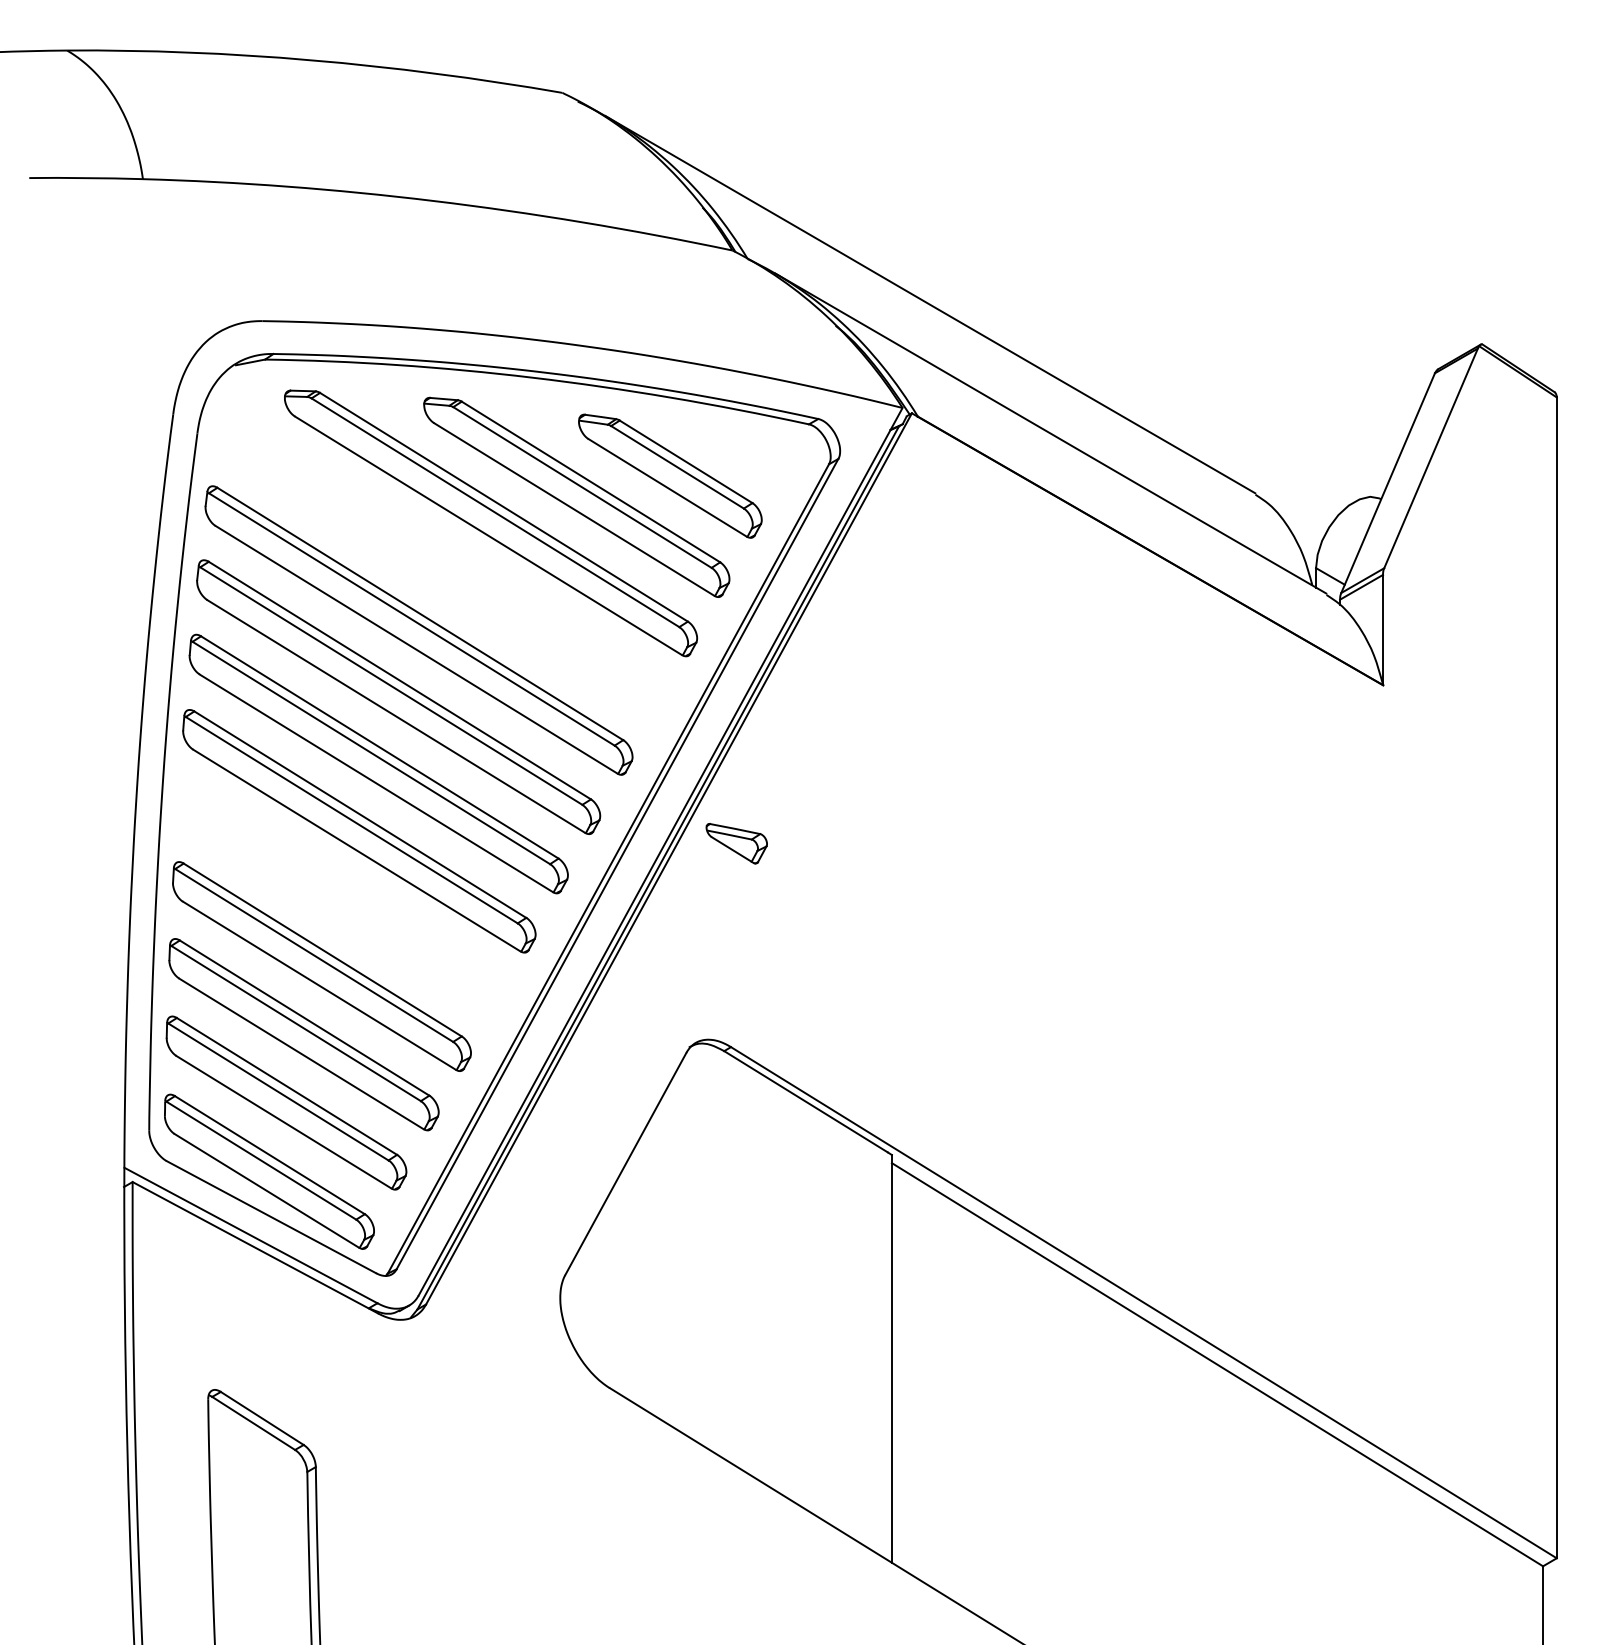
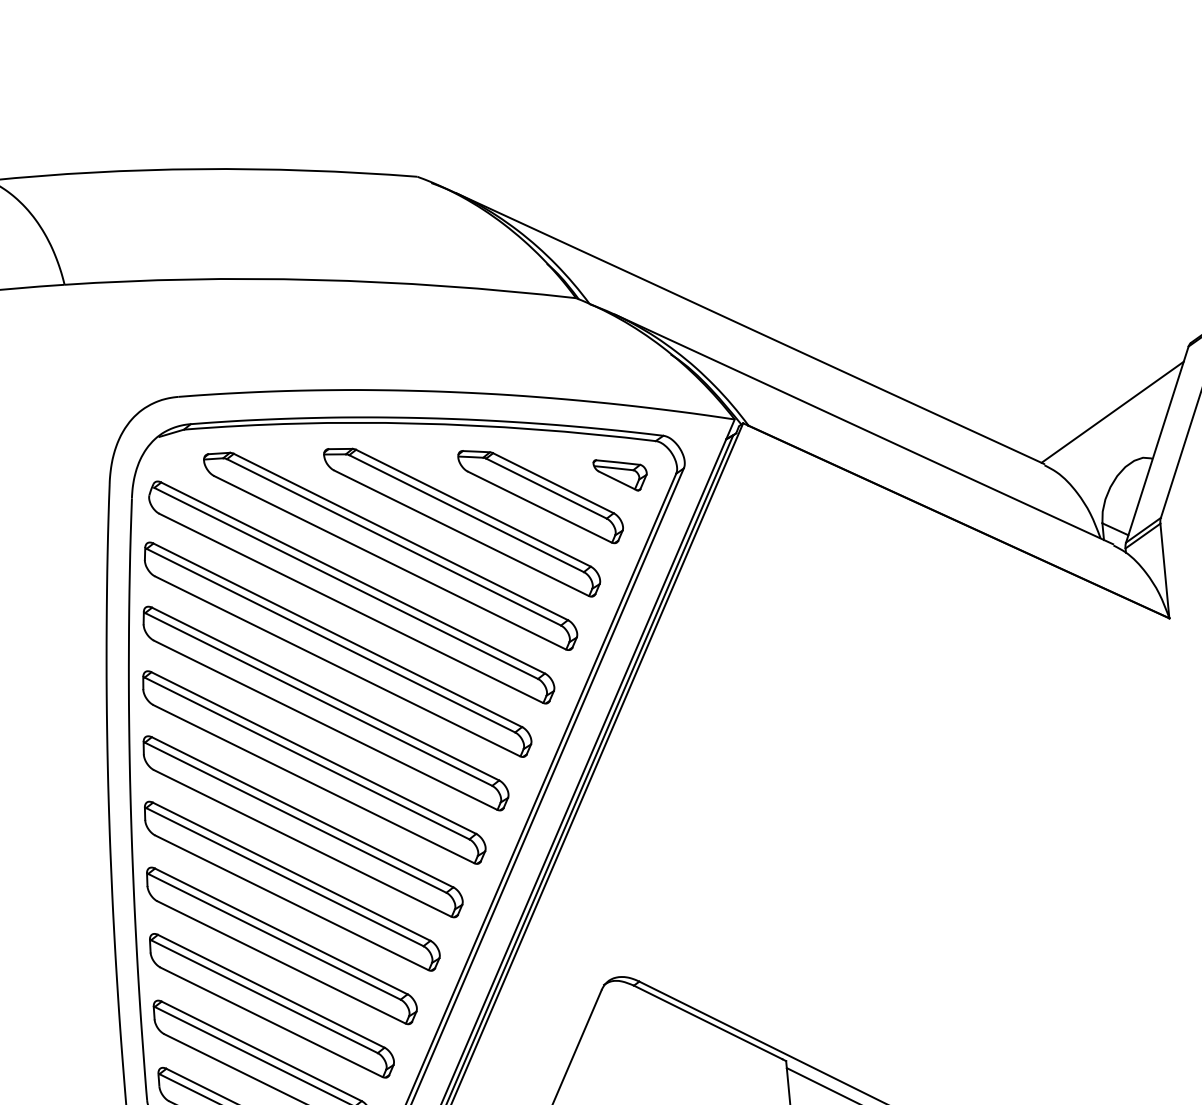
line: (1339, 440) -> (1112, 411), added
part: (440, 565) -> (351, 592), added
part: (736, 843) -> (620, 474), moved
part: (340, 898) -> (292, 885), added

